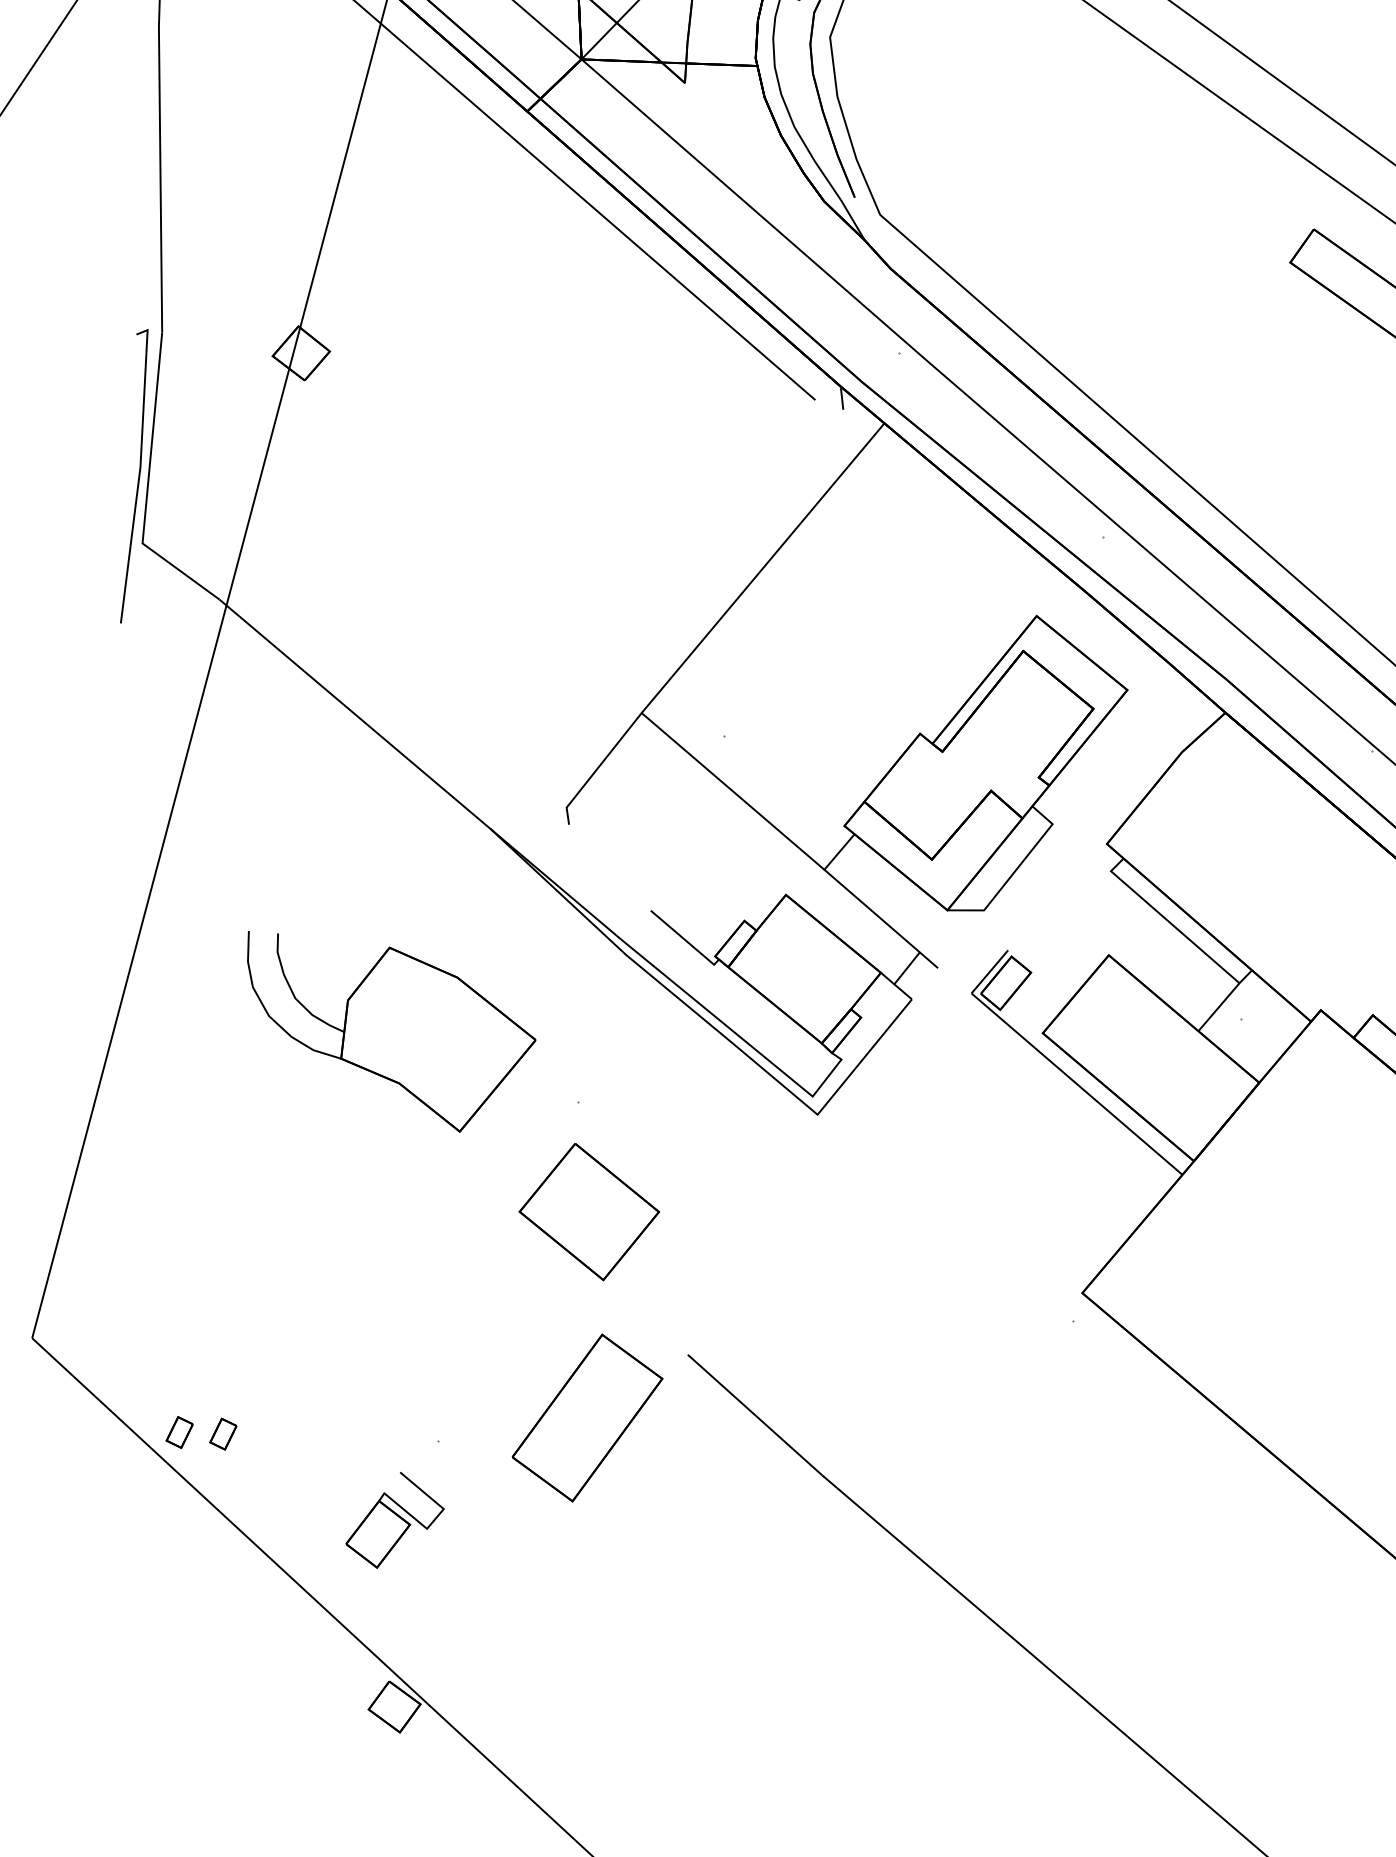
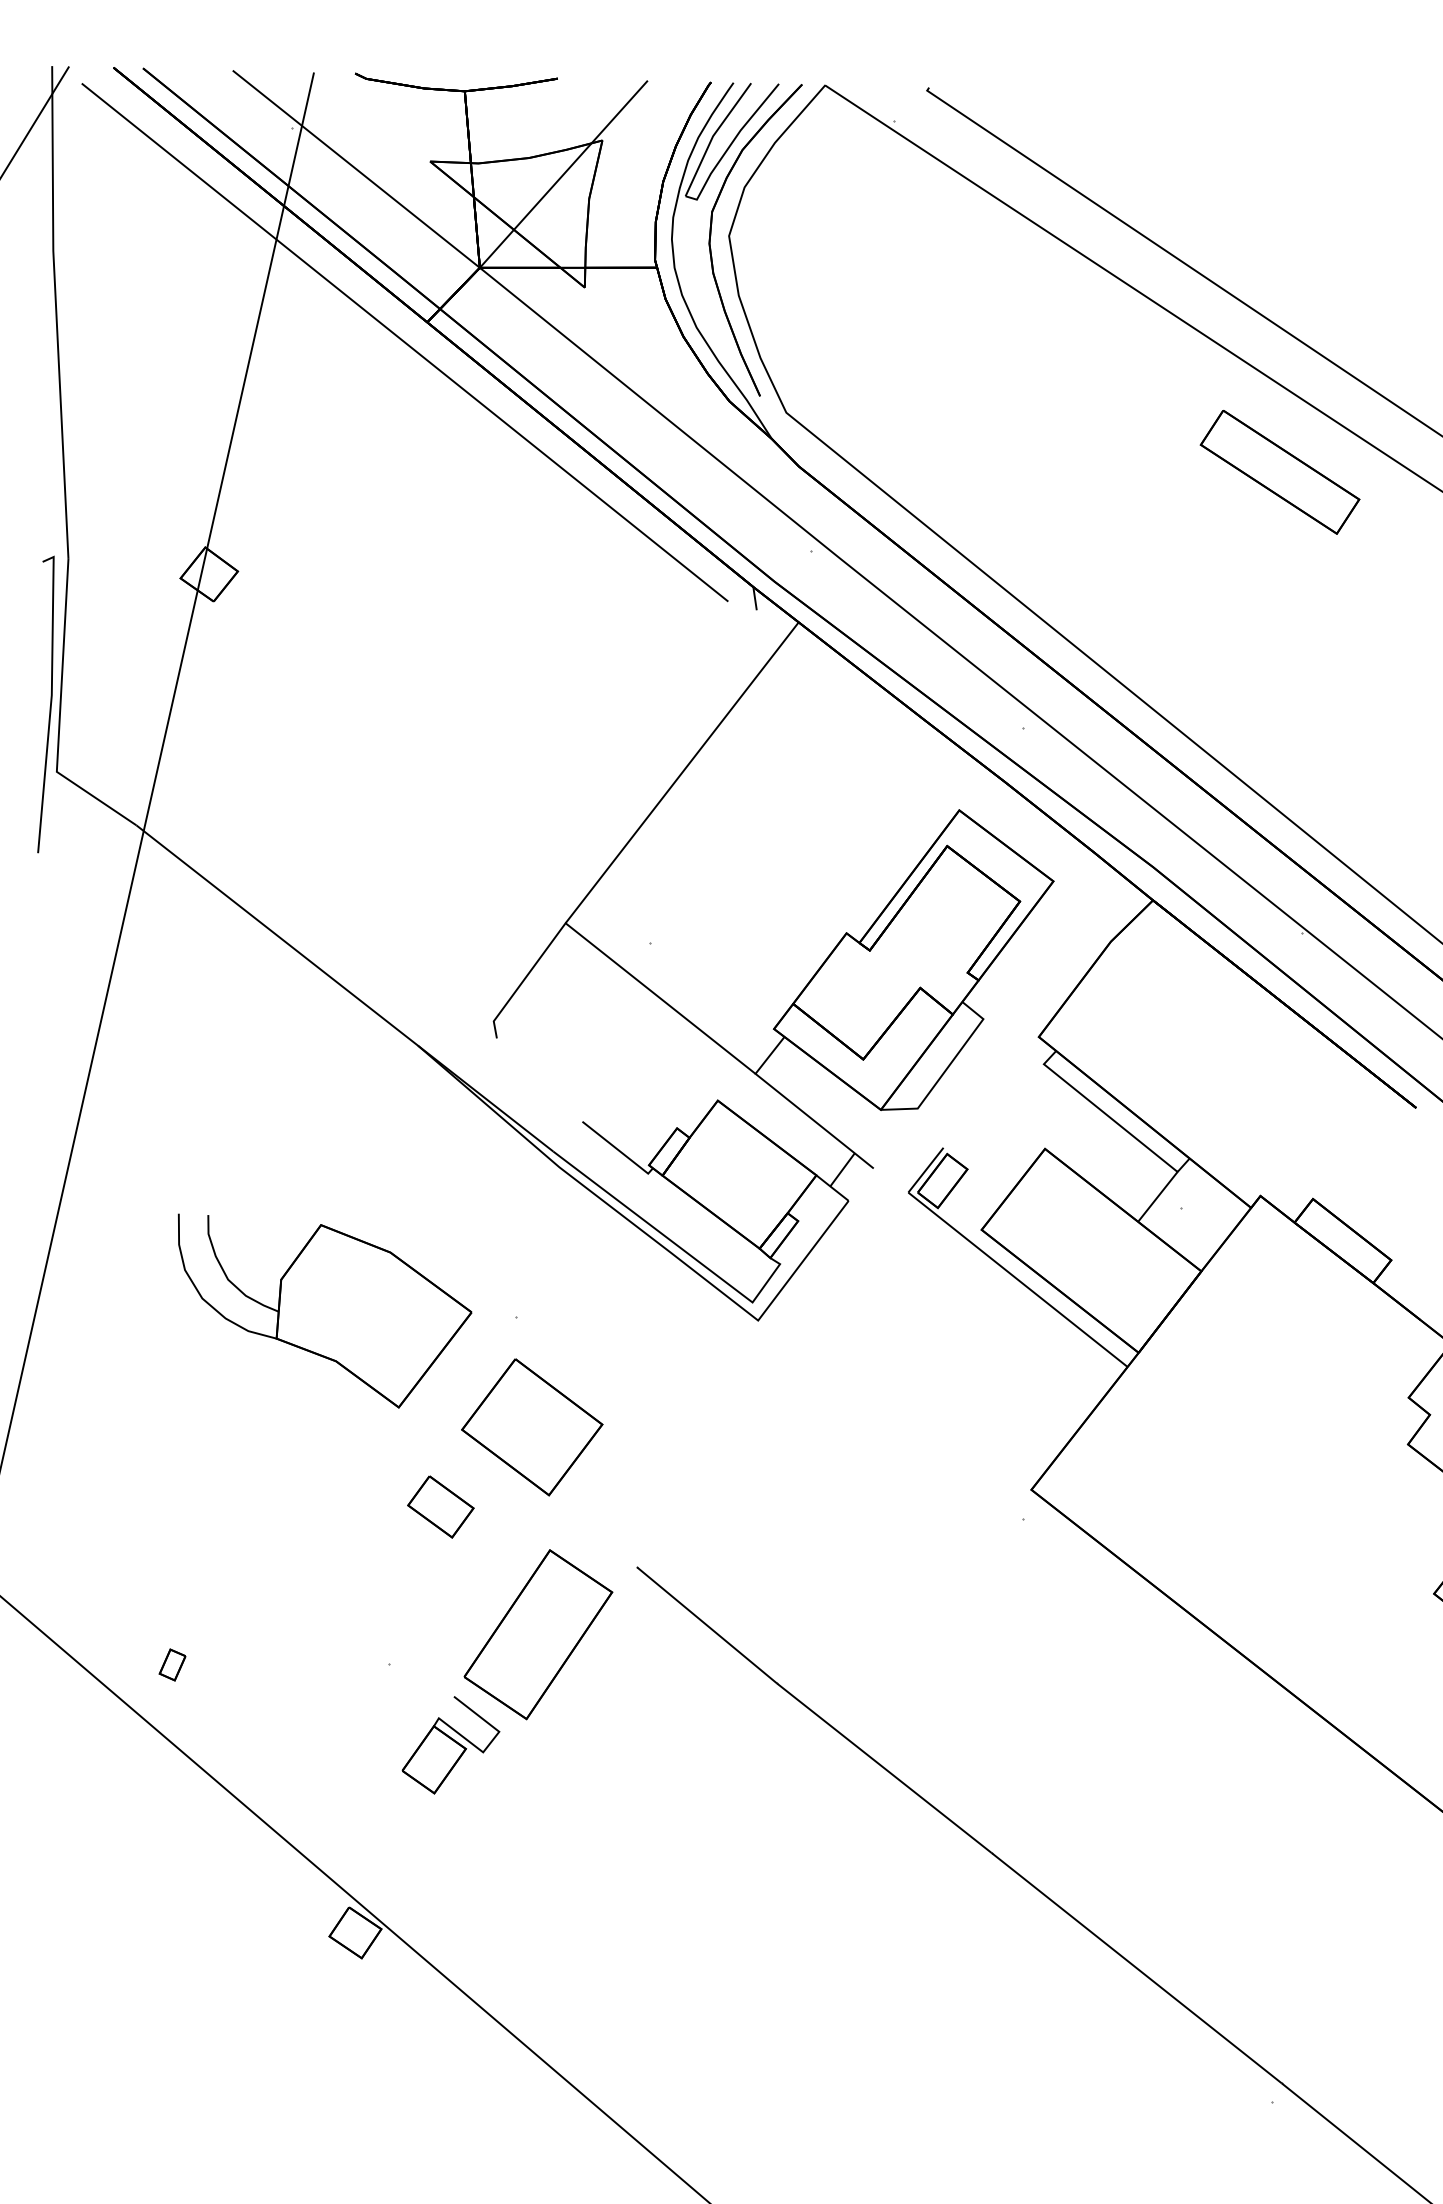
part: (390, 1032) -> (325, 1310), moved
part: (495, 1287) -> (440, 1506), added
part: (179, 1432) -> (128, 1664), removed
part: (394, 1520) -> (450, 1745), moved

